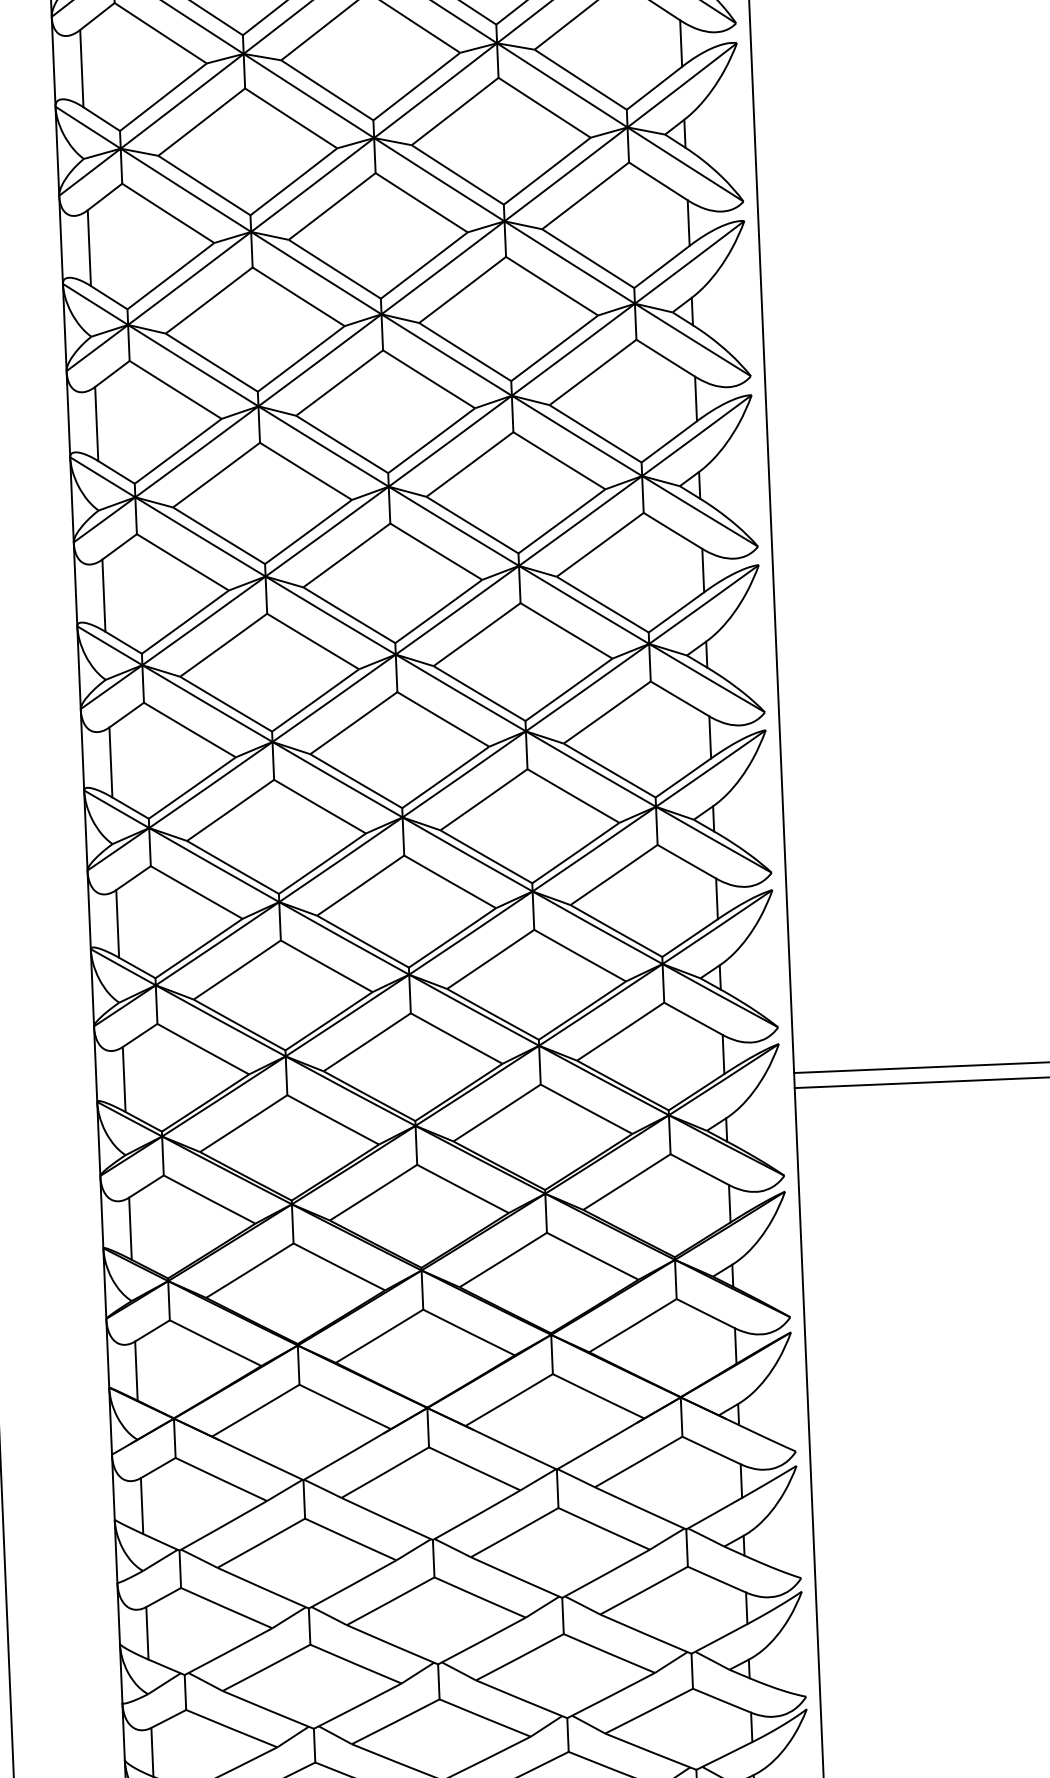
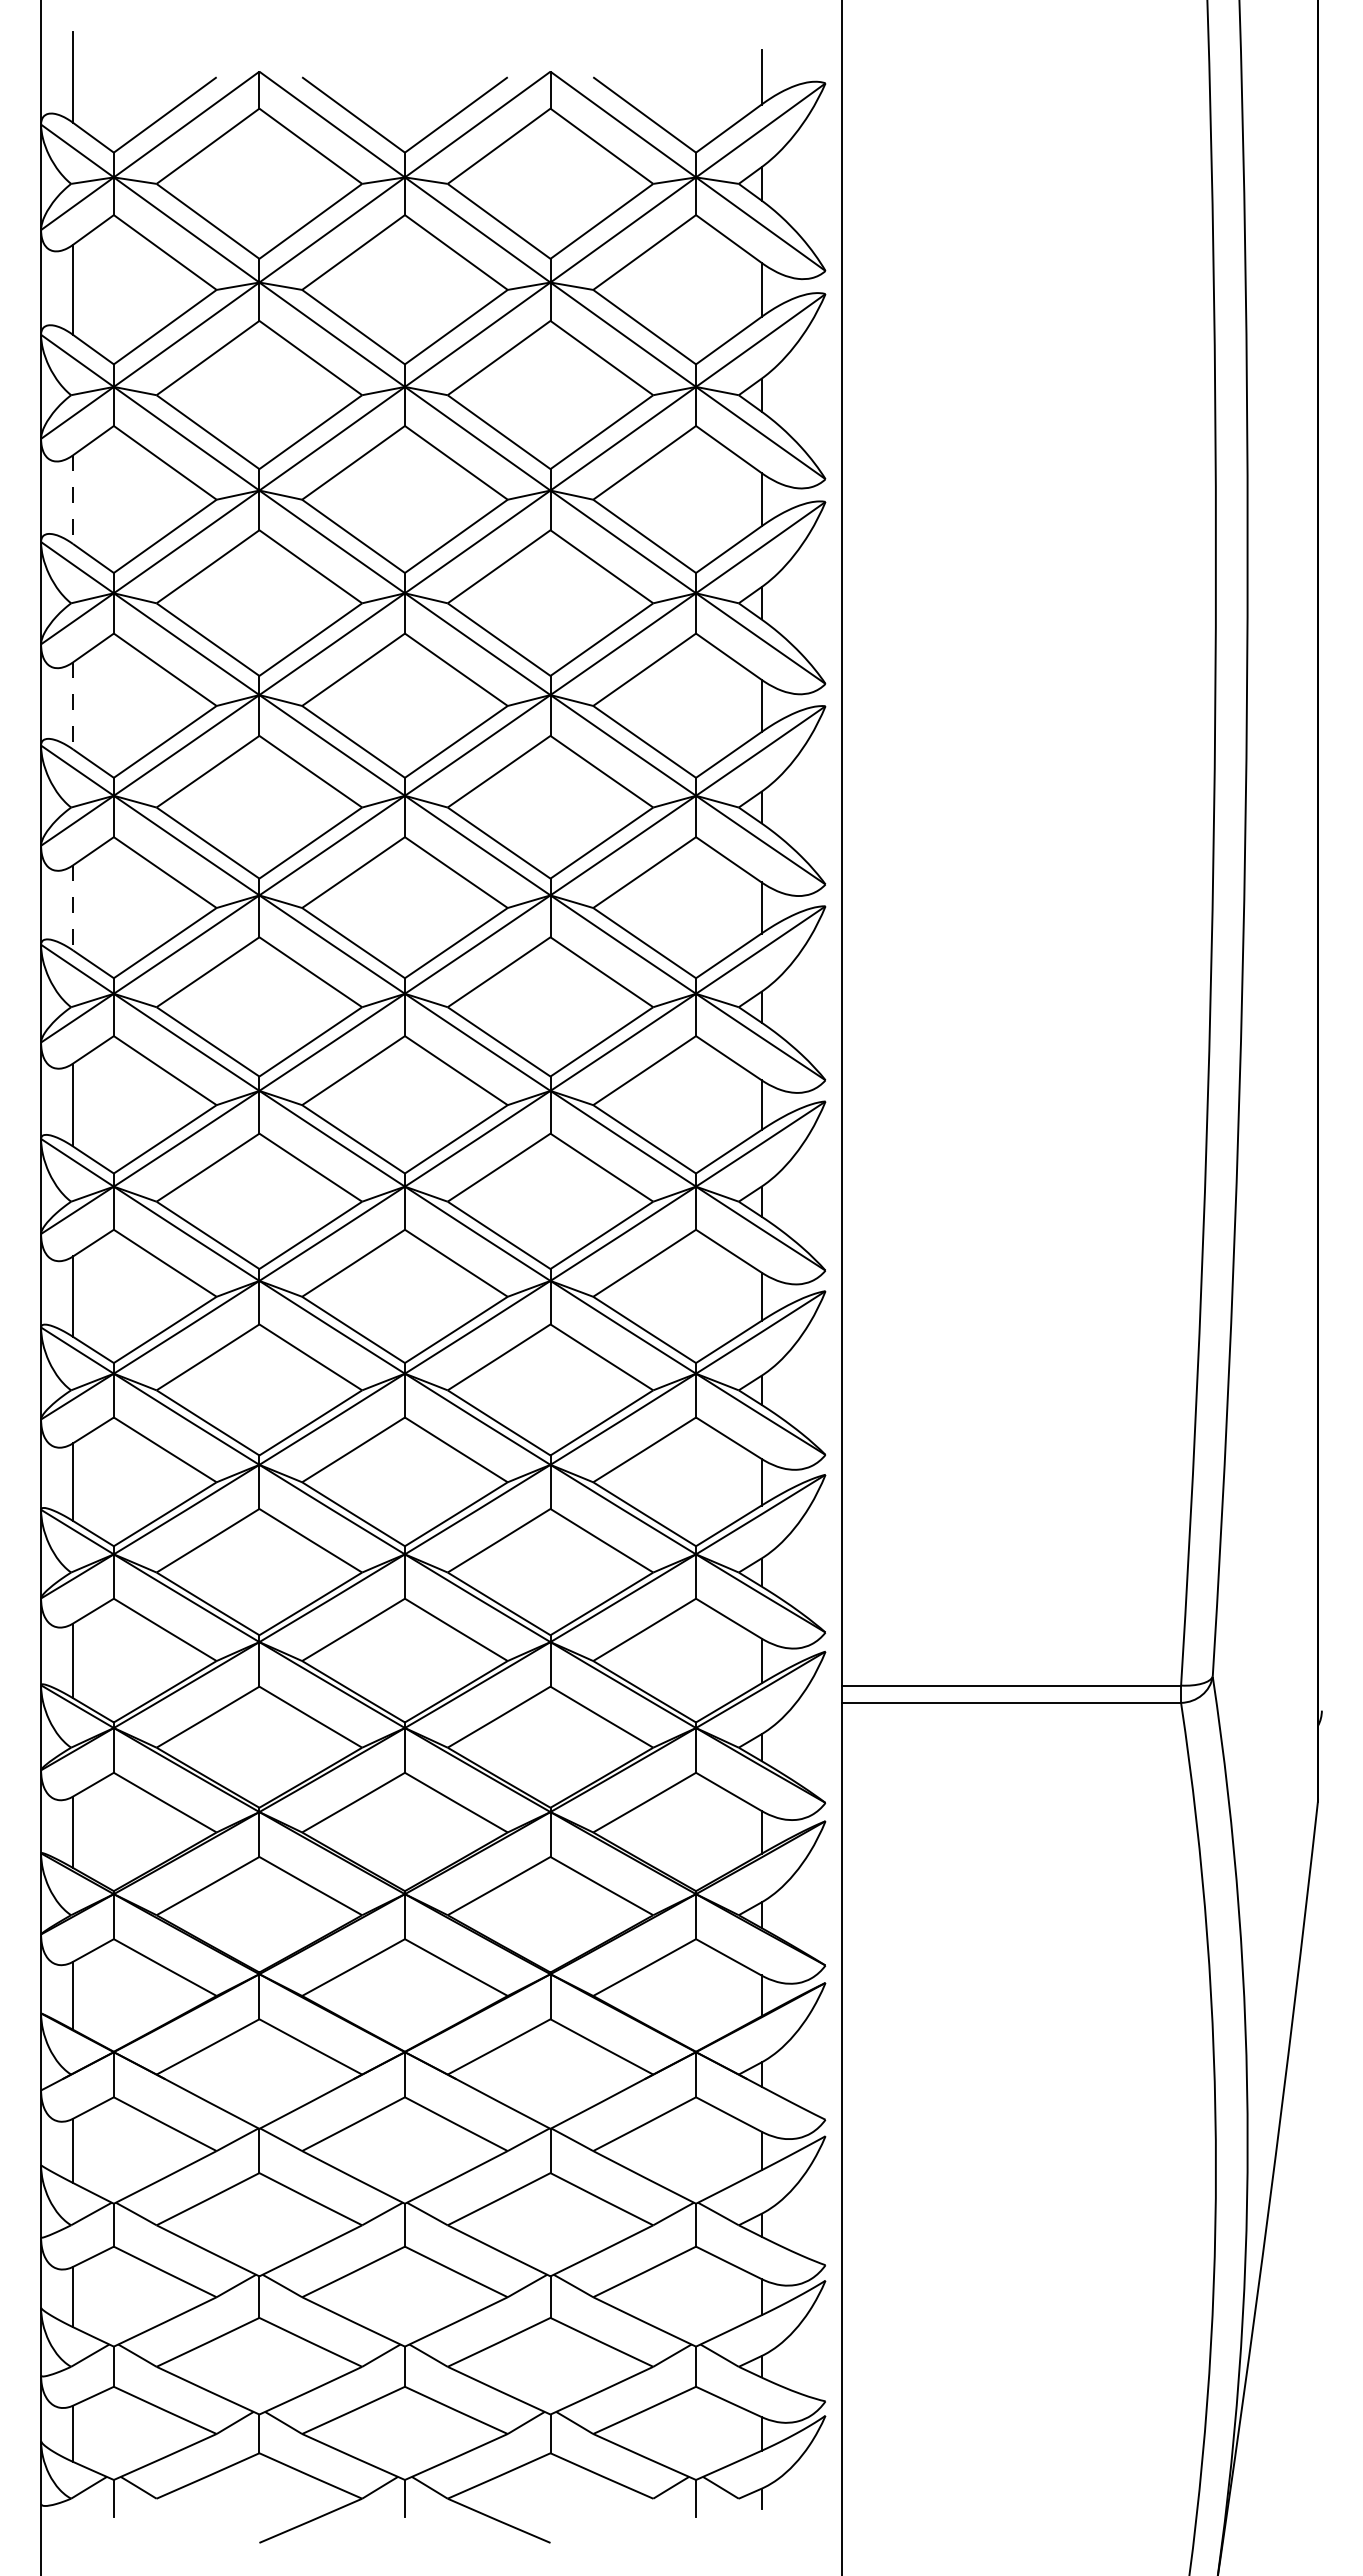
line: (82, 69) -> (73, 500), solid -> dashed
line: (89, 247) -> (73, 705), solid -> dashed
line: (97, 423) -> (73, 907), solid -> dashed

